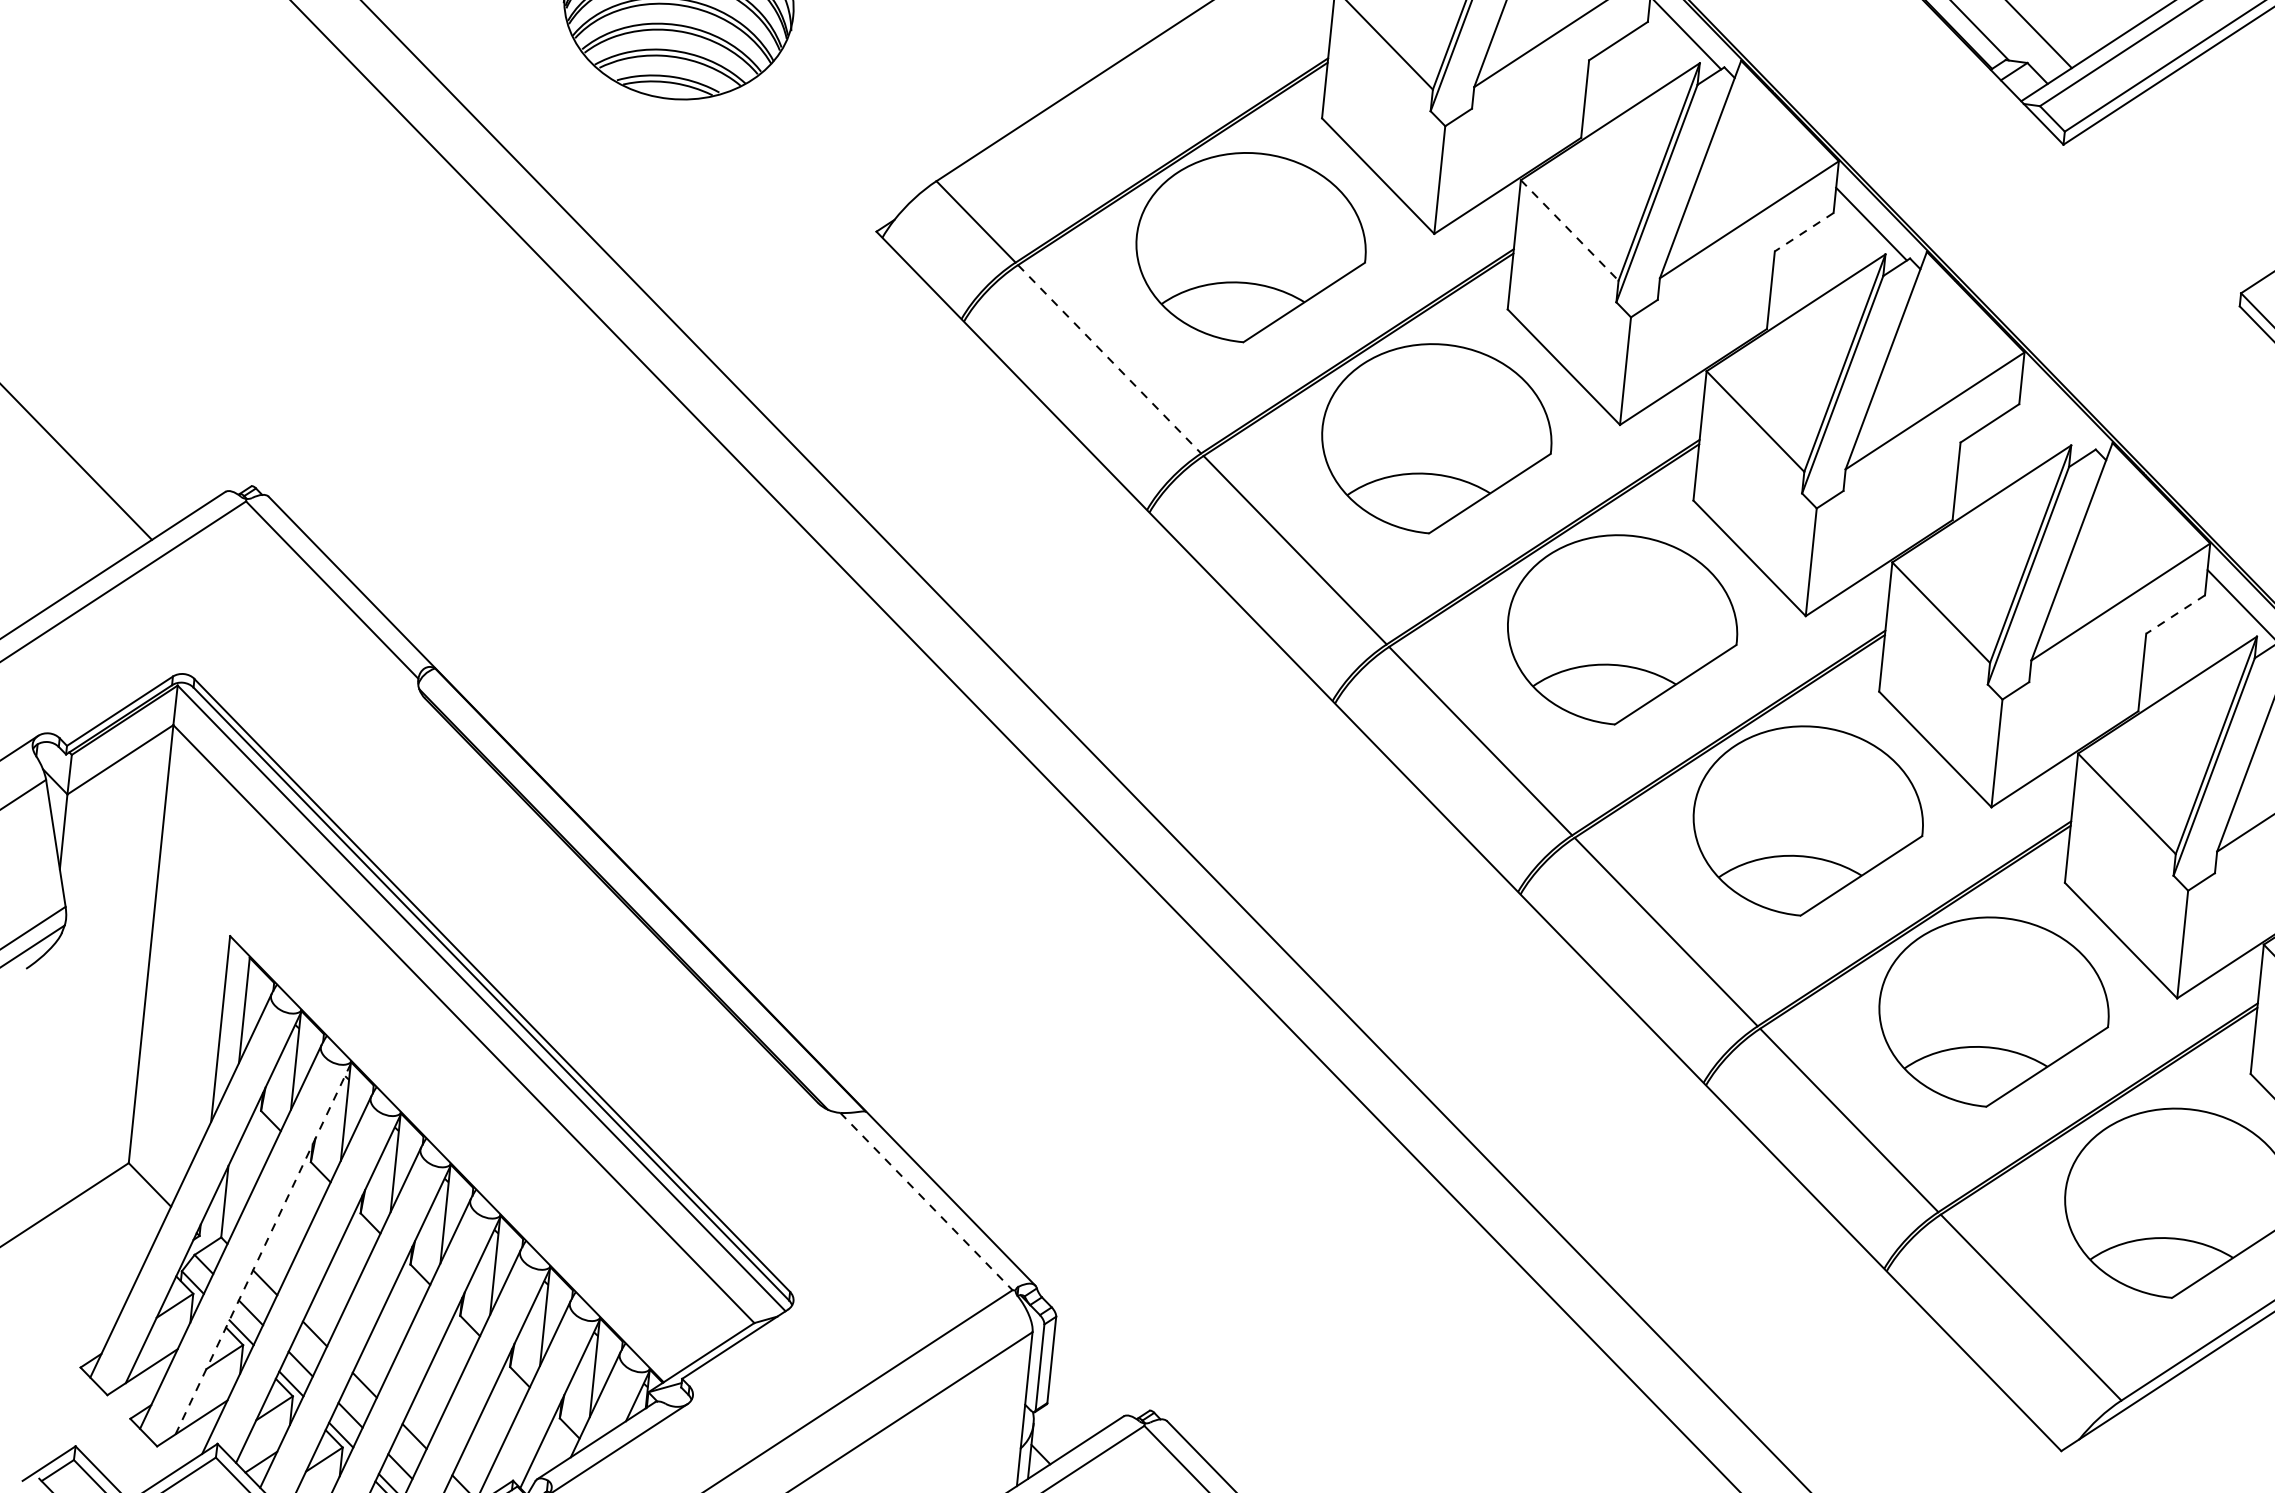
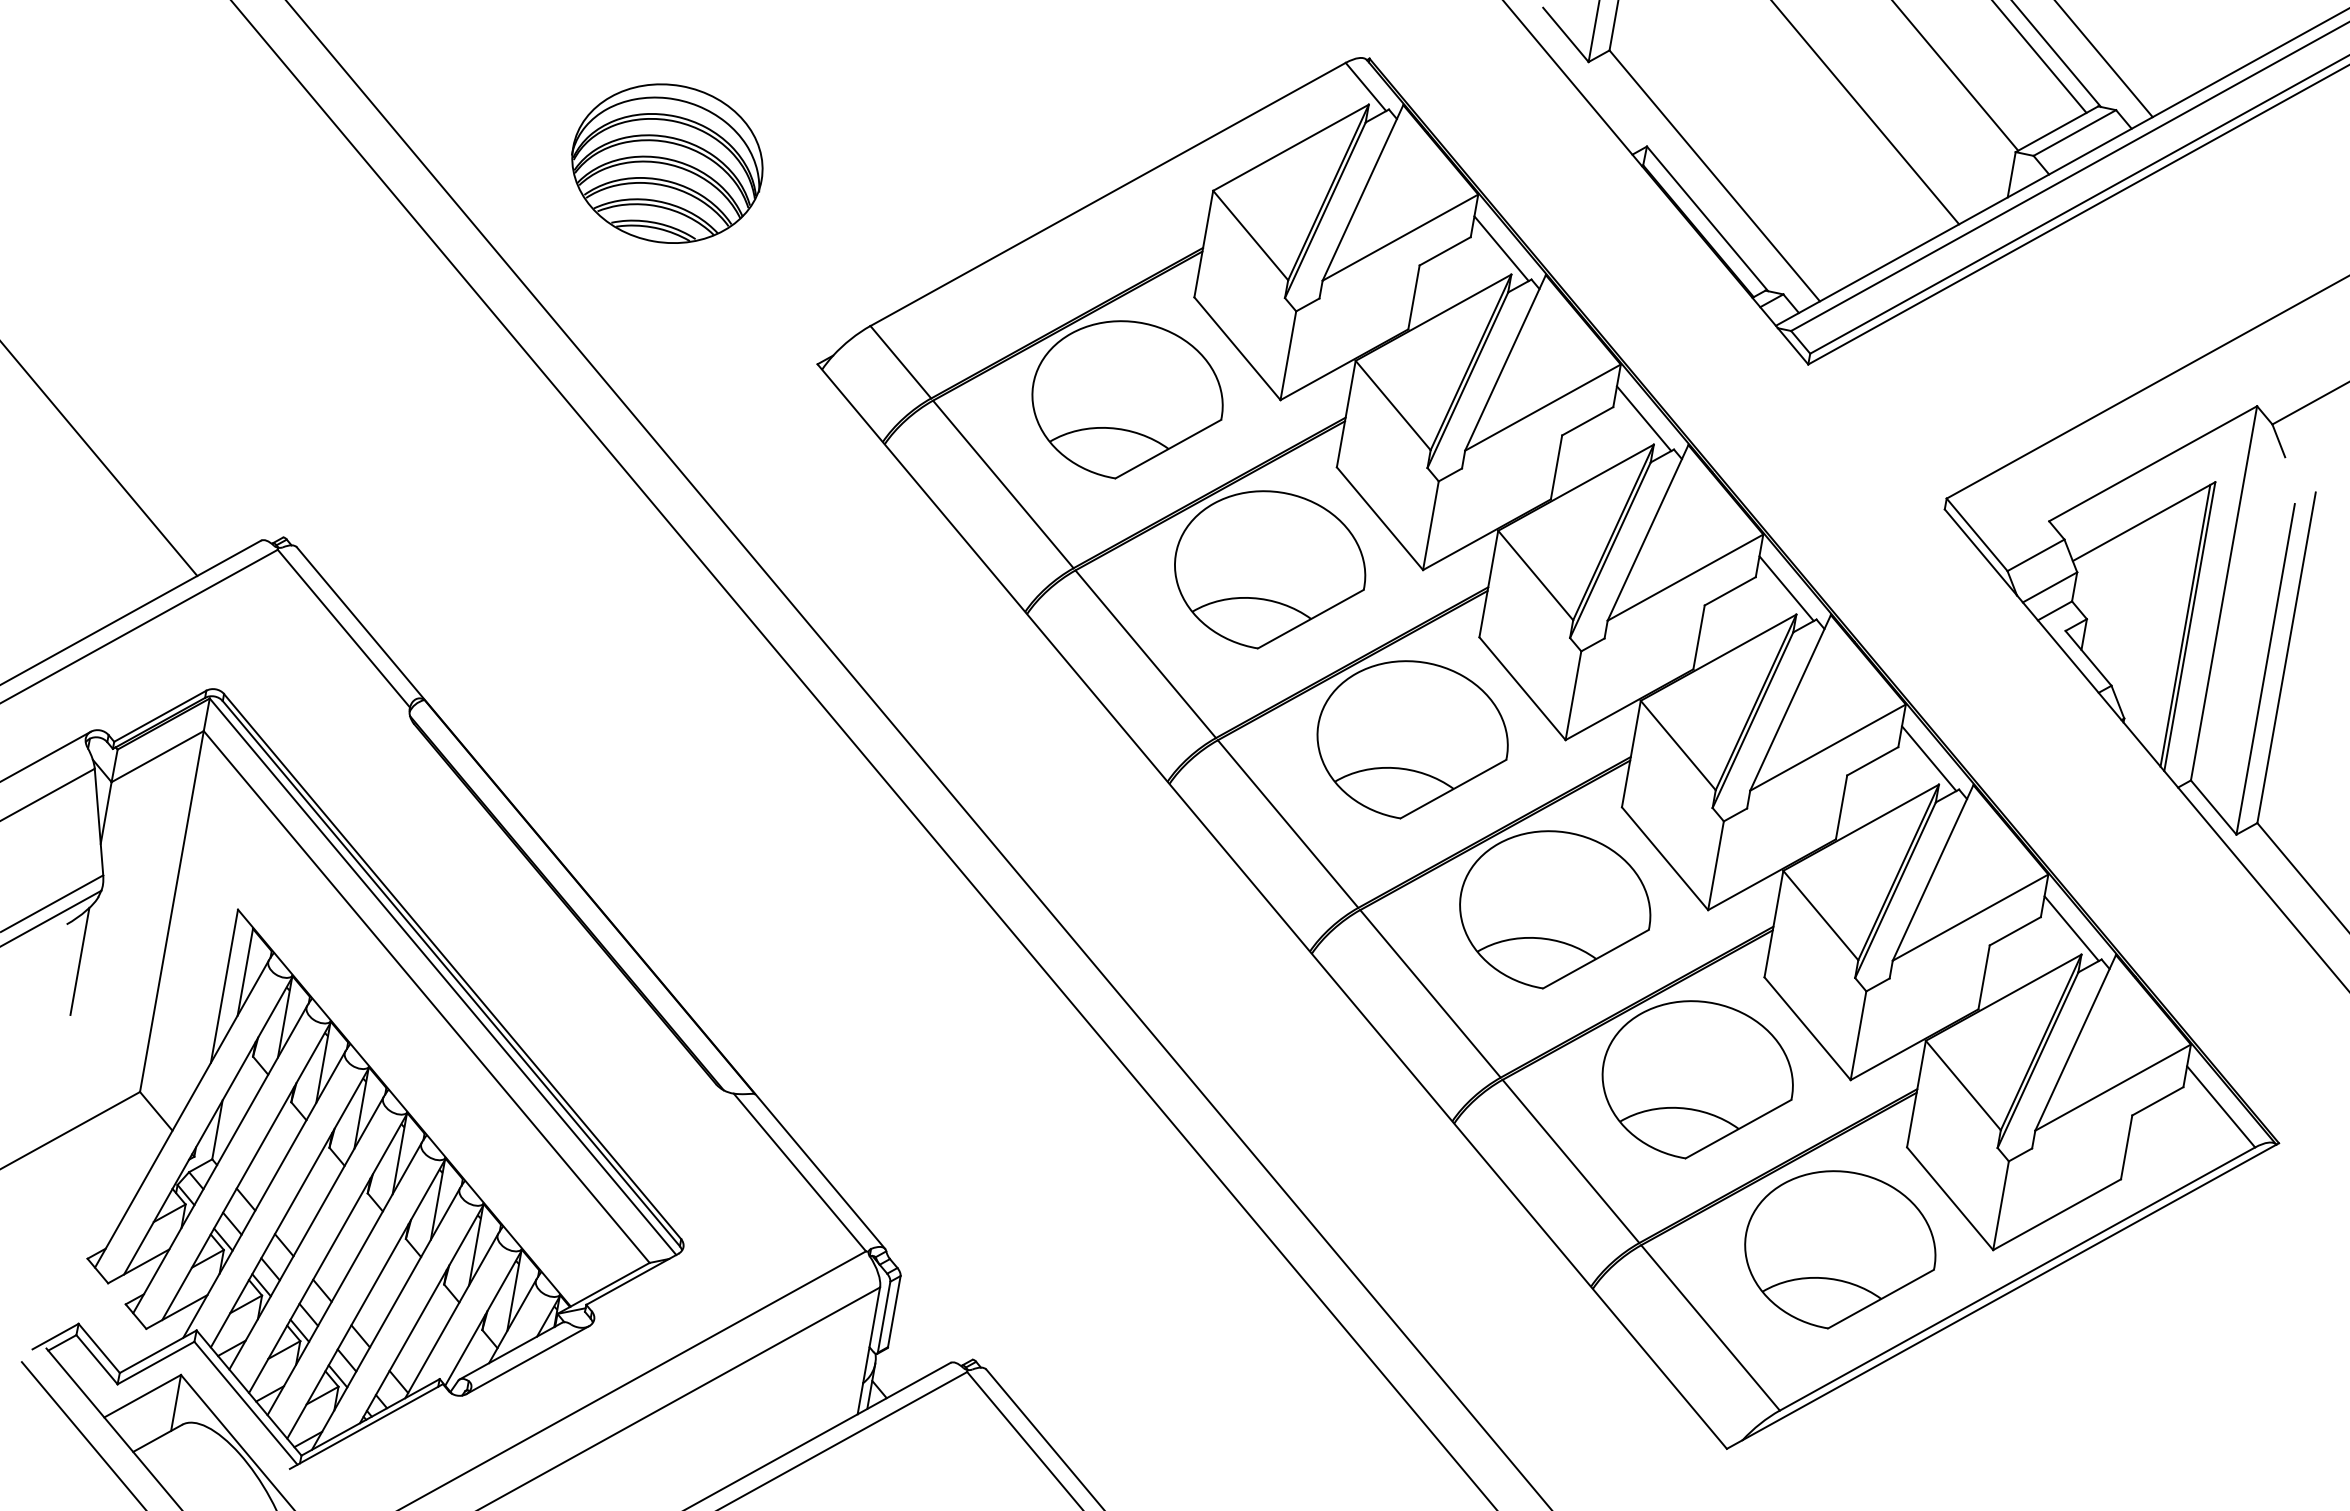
line: (1570, 230) -> (1393, 405), dashed -> solid
line: (1803, 232) -> (1587, 421), dashed -> solid
line: (1109, 359) -> (1003, 484), dashed -> solid
line: (2057, 415) -> (1786, 588), added
line: (2175, 614) -> (1872, 761), dashed -> solid
line: (44, 1010) -> (79, 960), added
line: (925, 1201) -> (799, 1172), dashed -> solid
line: (263, 1249) -> (246, 1171), dashed -> solid

